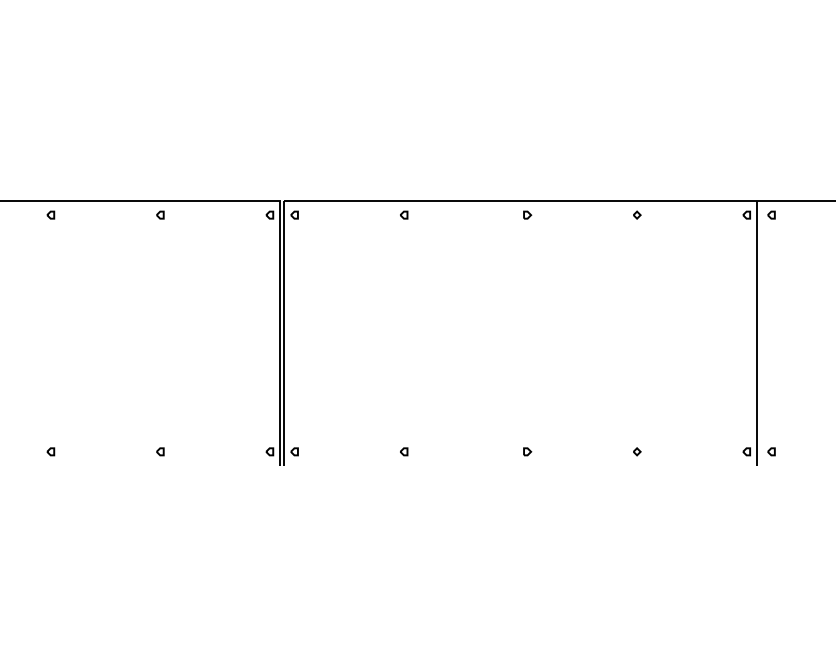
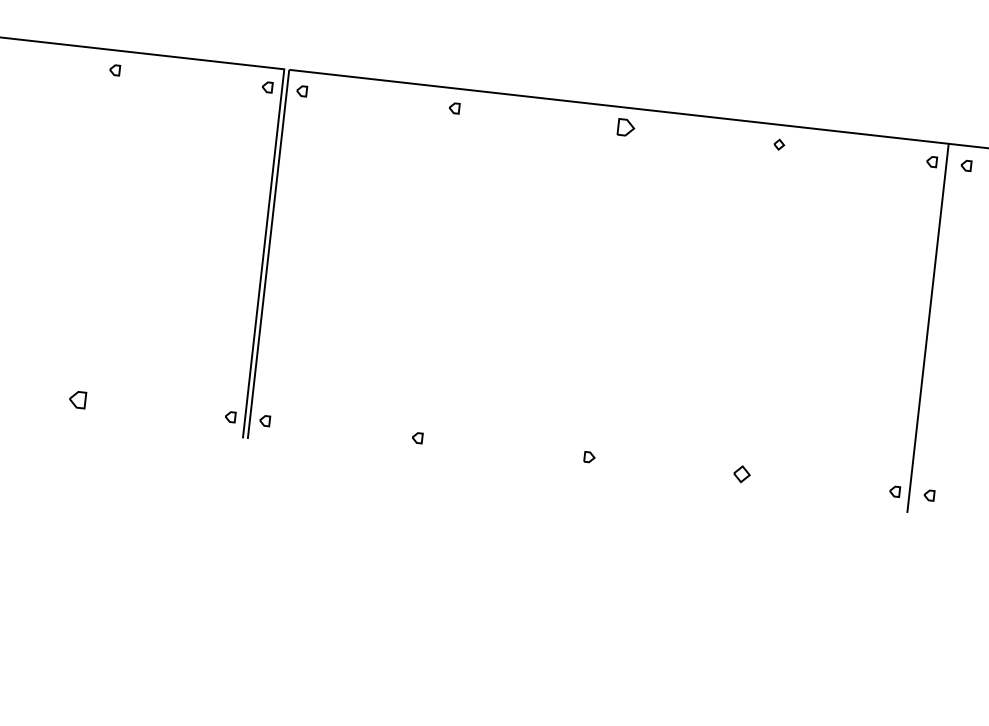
part: (527, 214) -> (626, 126), size x1.6
part: (160, 451) -> (78, 399), size x1.6
part: (637, 451) -> (742, 474), size x1.6

